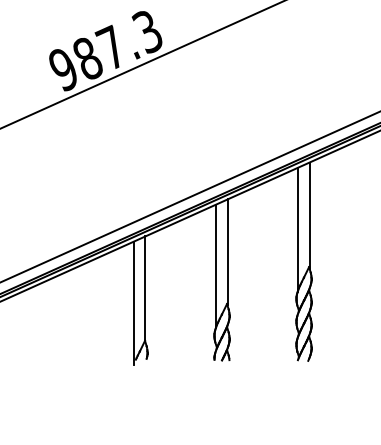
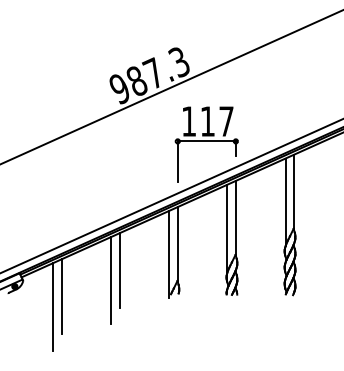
part: (186, 148) -> (206, 144), added
line: (63, 326) -> (119, 270), added
line: (51, 340) -> (111, 280), added

